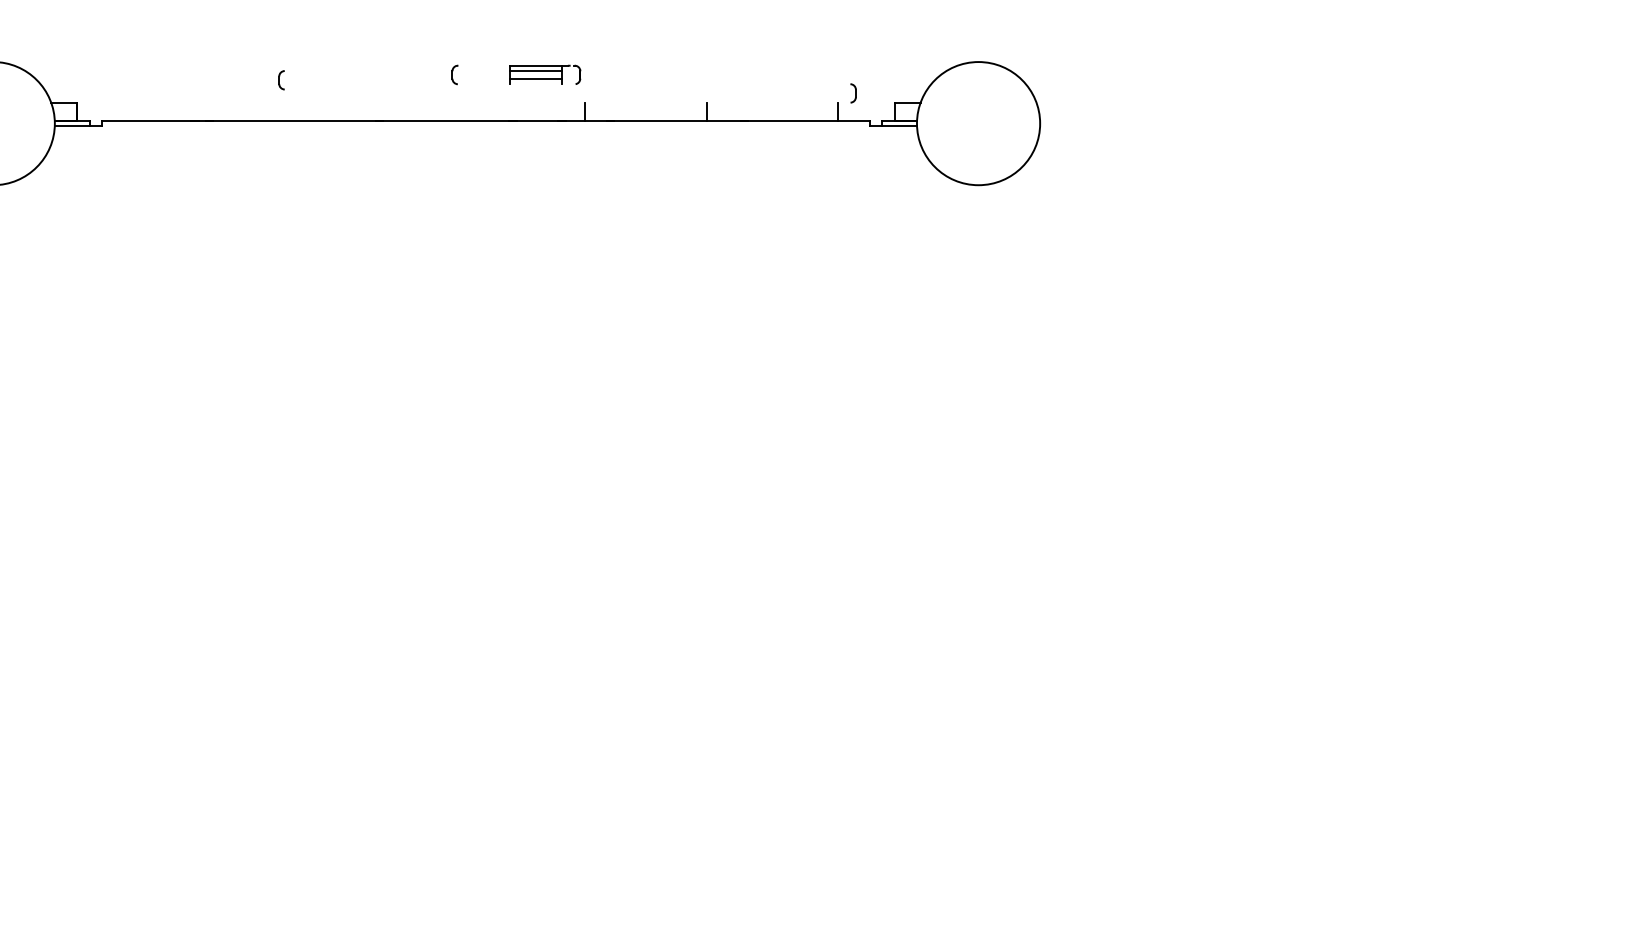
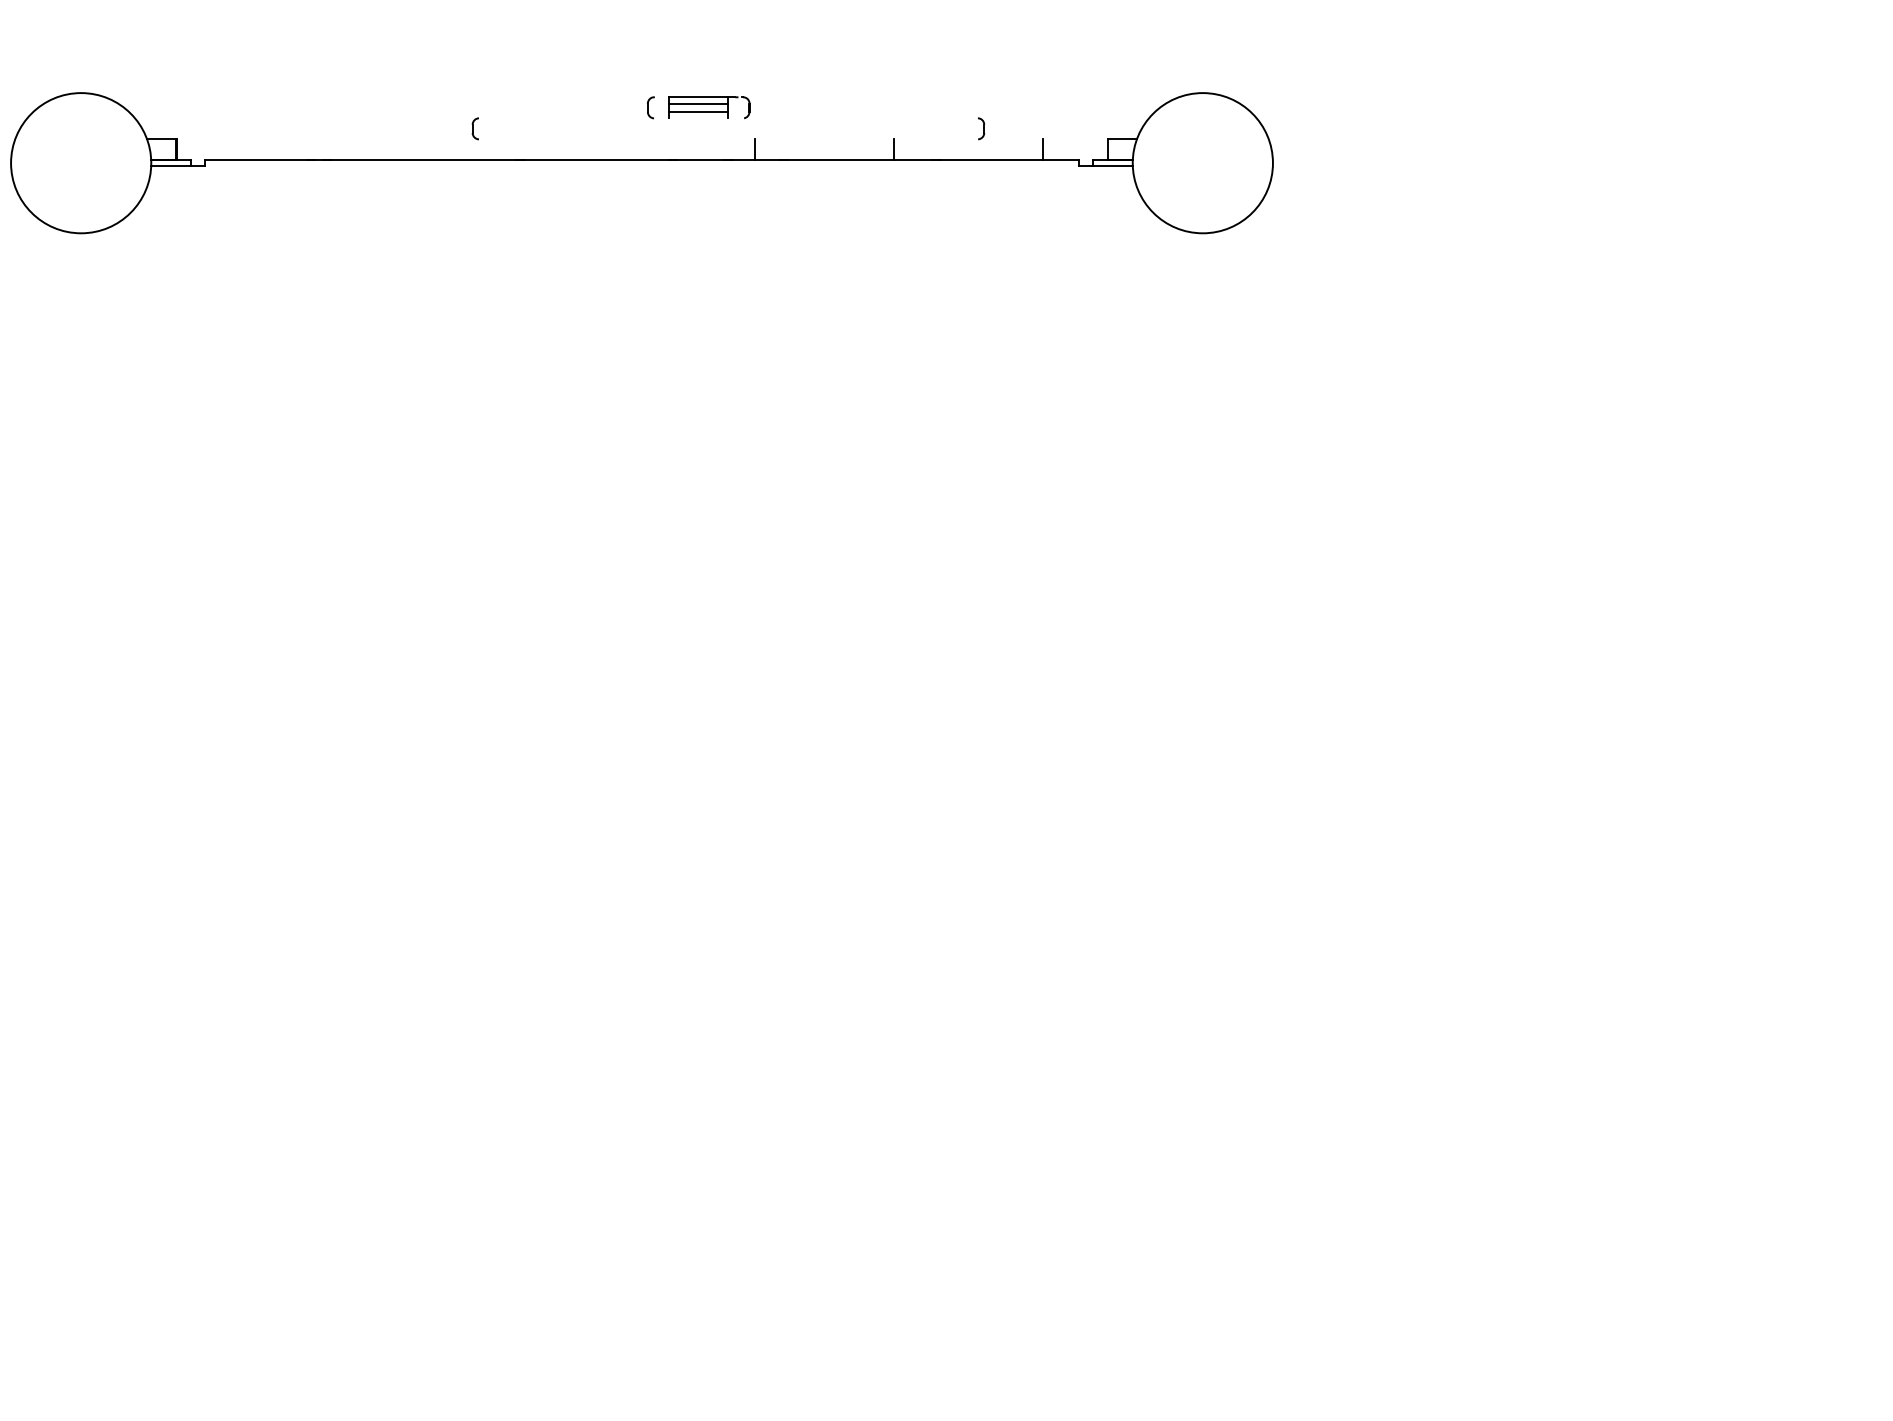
part: (454, 74) -> (650, 107), moved
part: (280, 79) -> (474, 128), moved
part: (853, 93) -> (981, 128), moved

